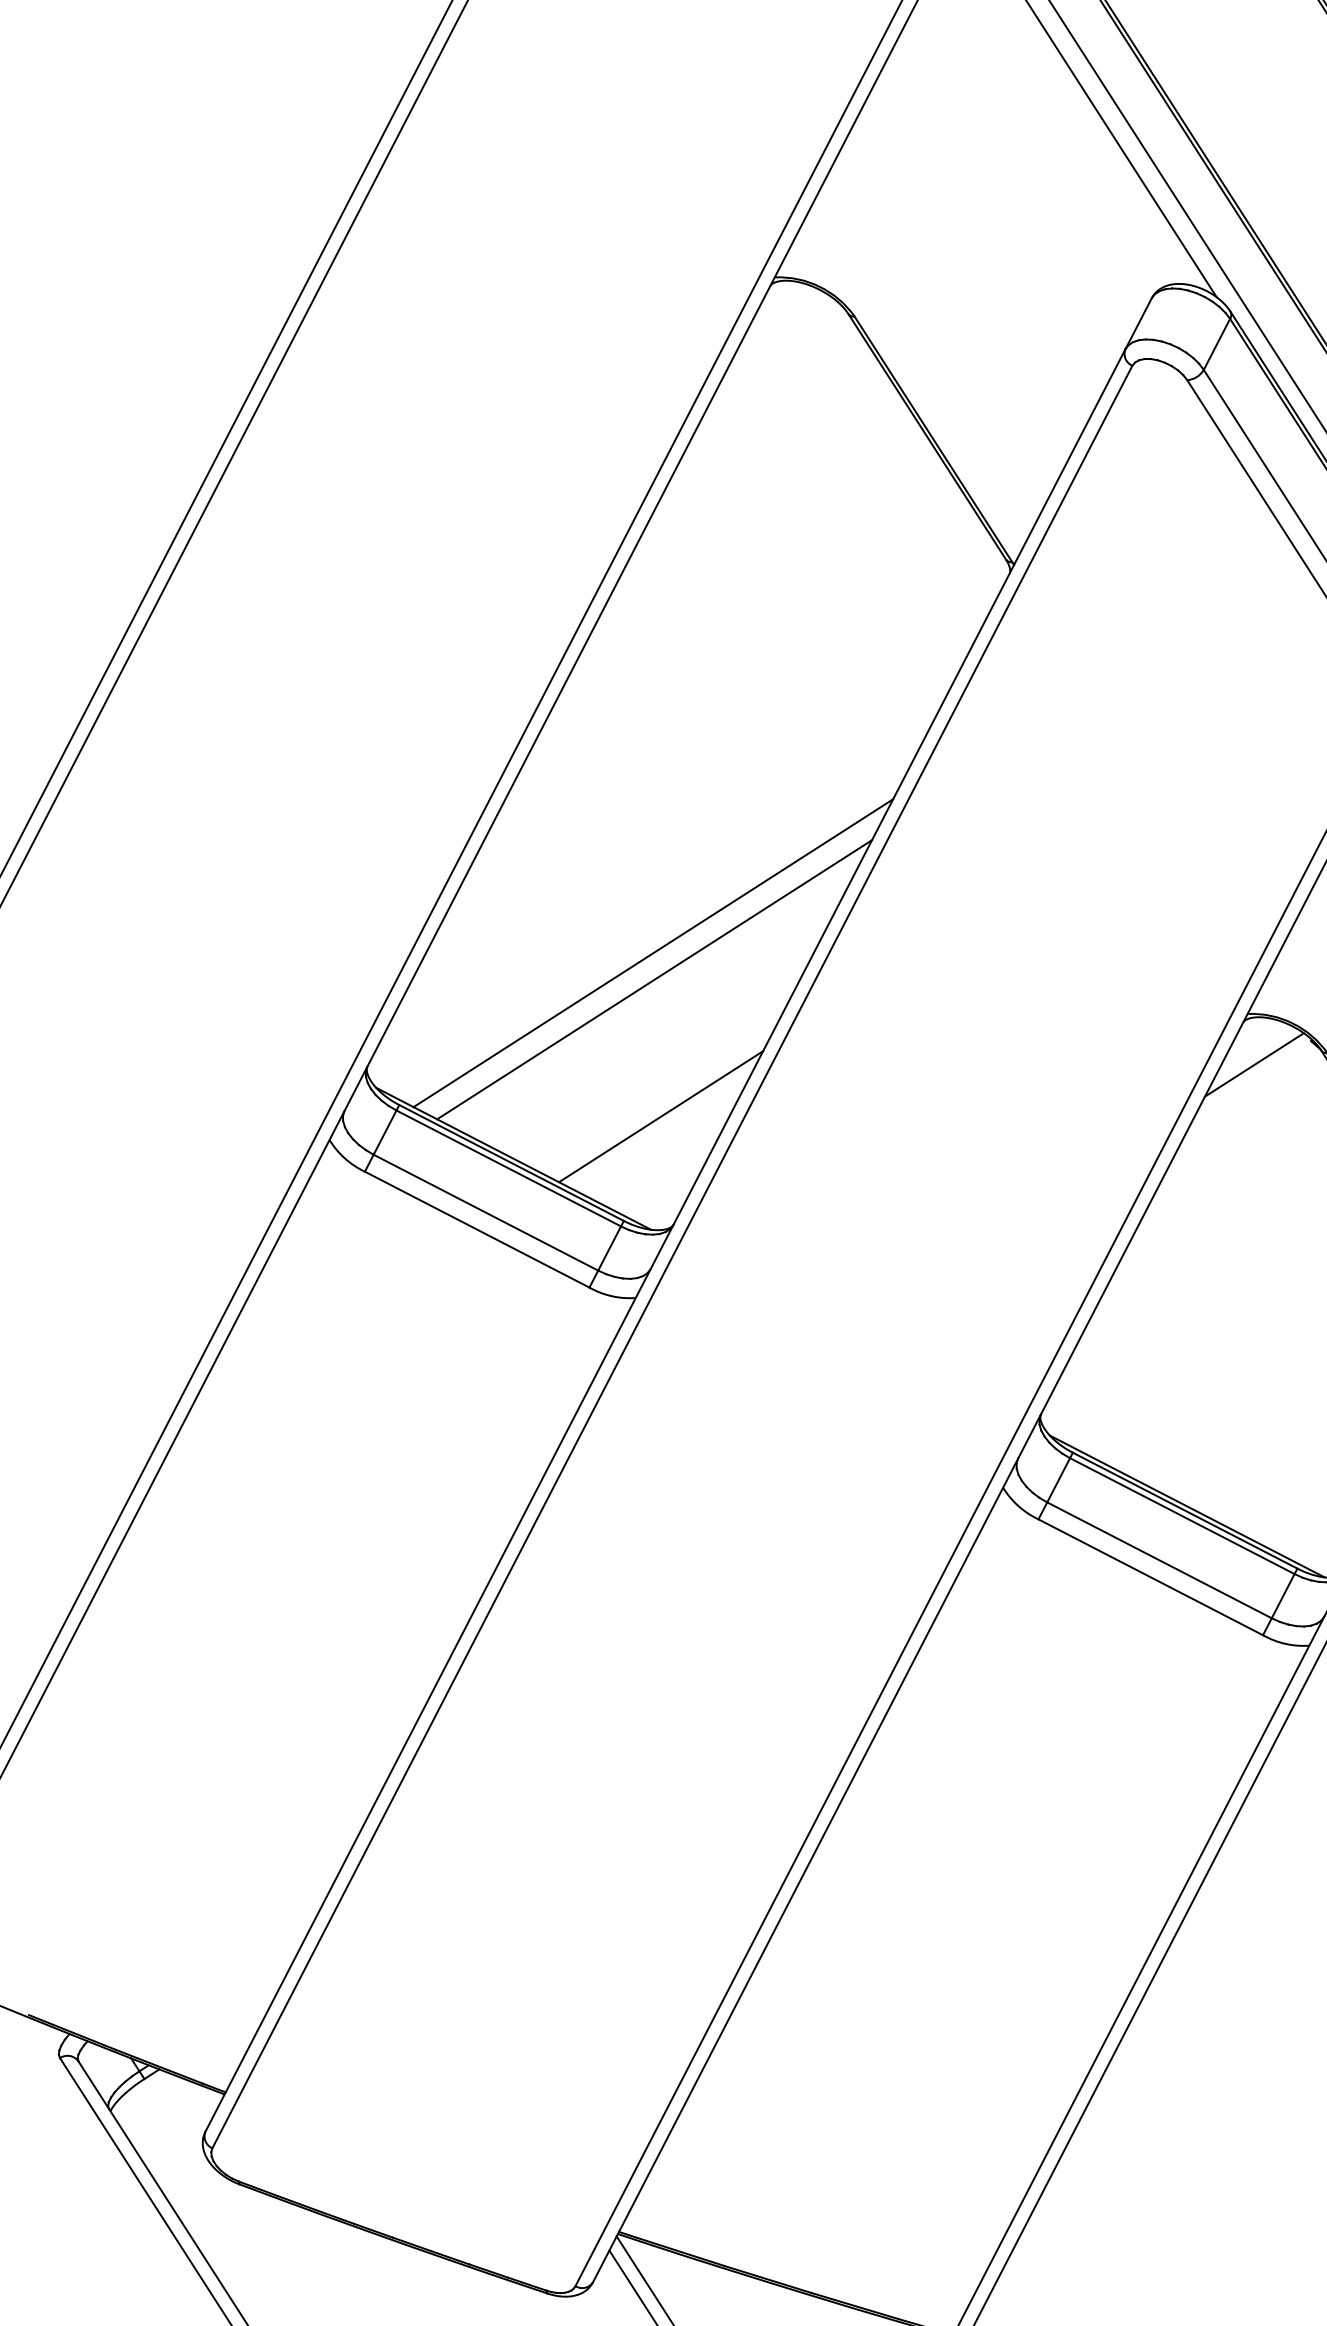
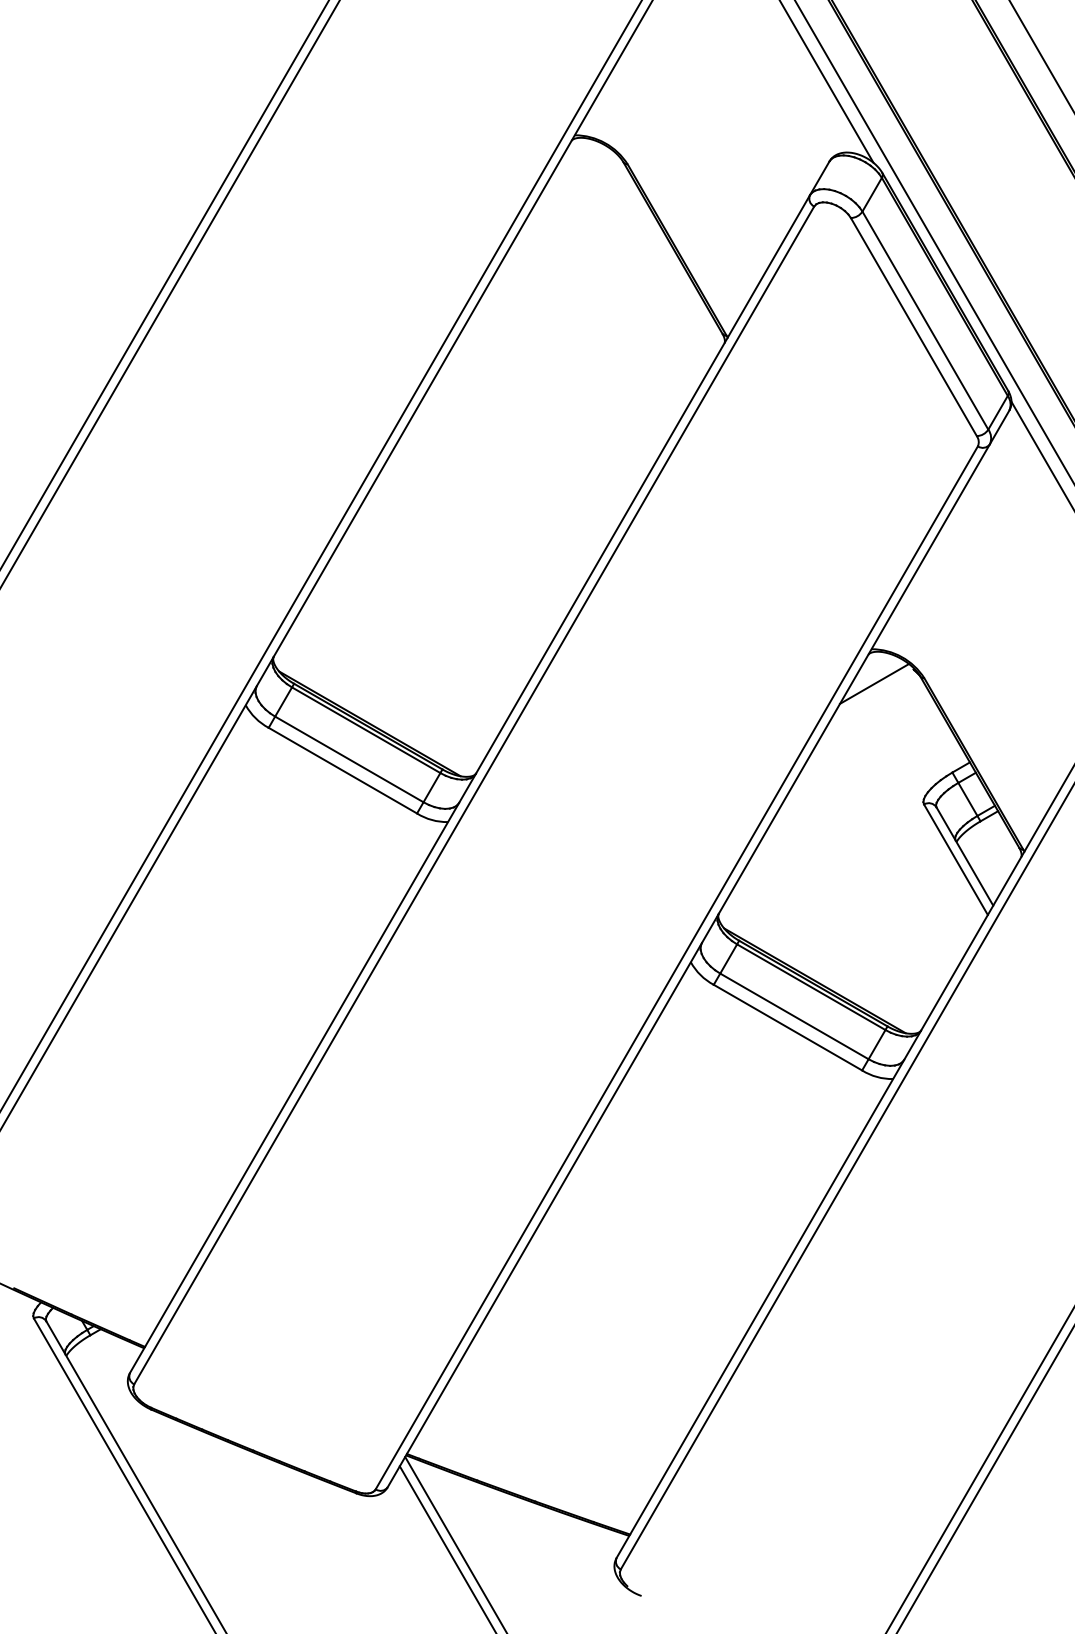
line: (652, 952) -> (470, 588), removed
line: (653, 978) -> (470, 606), removed
line: (660, 1115) -> (470, 699), removed

